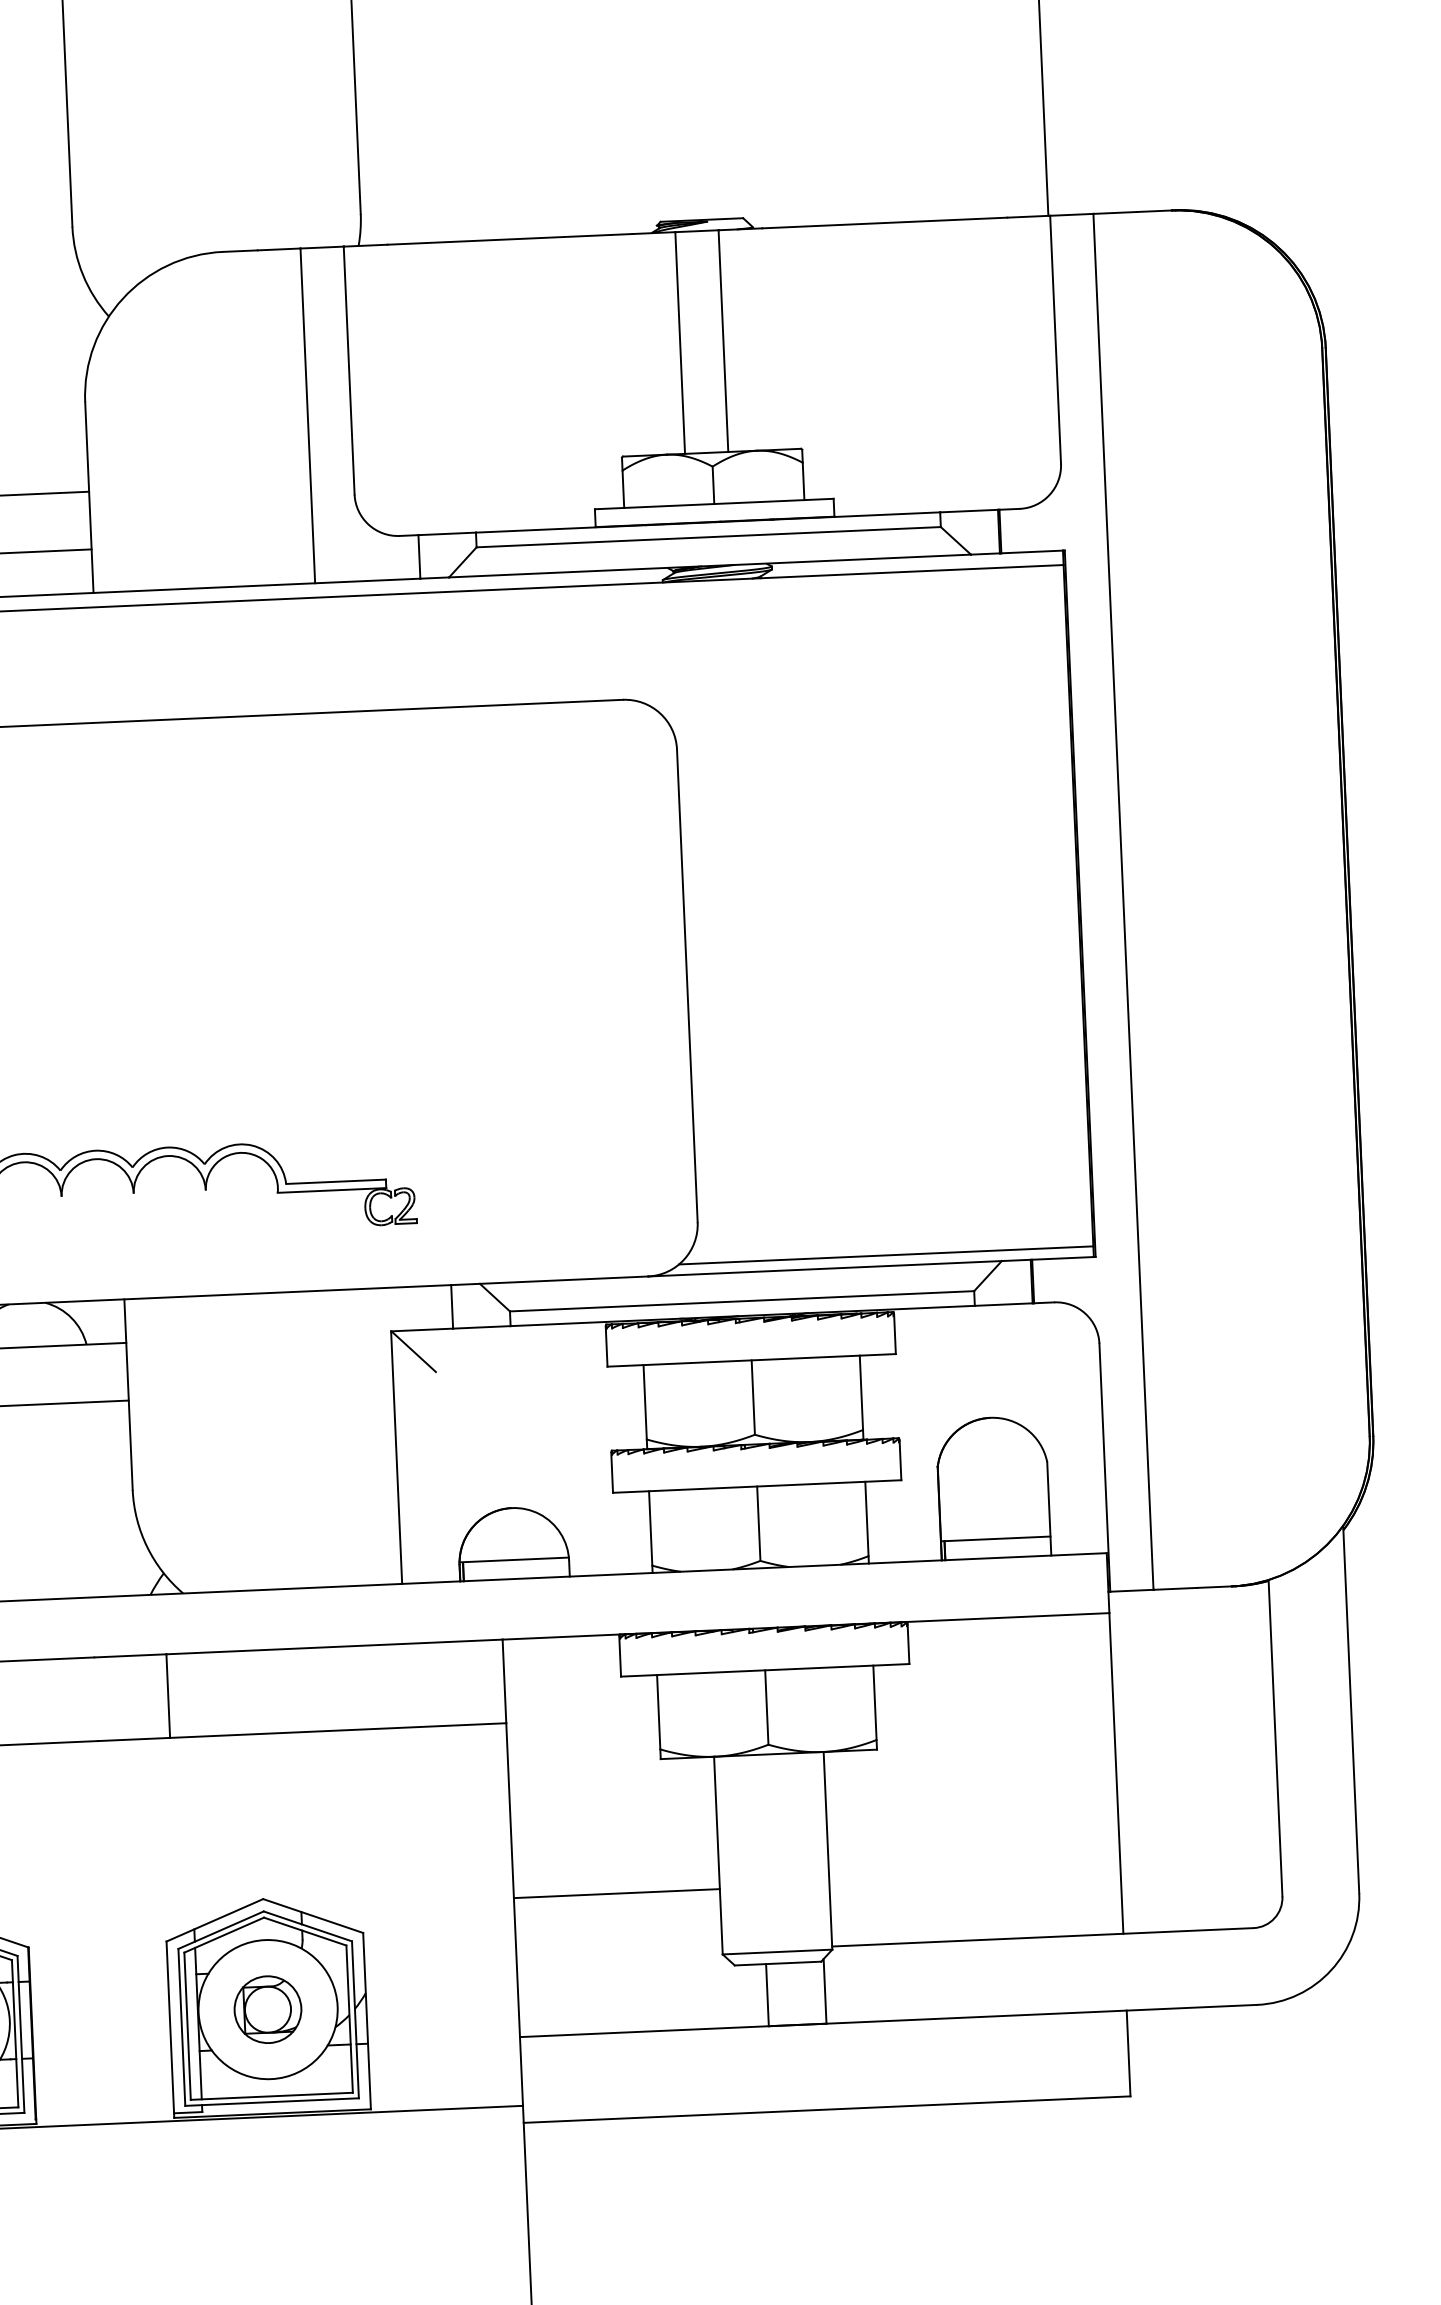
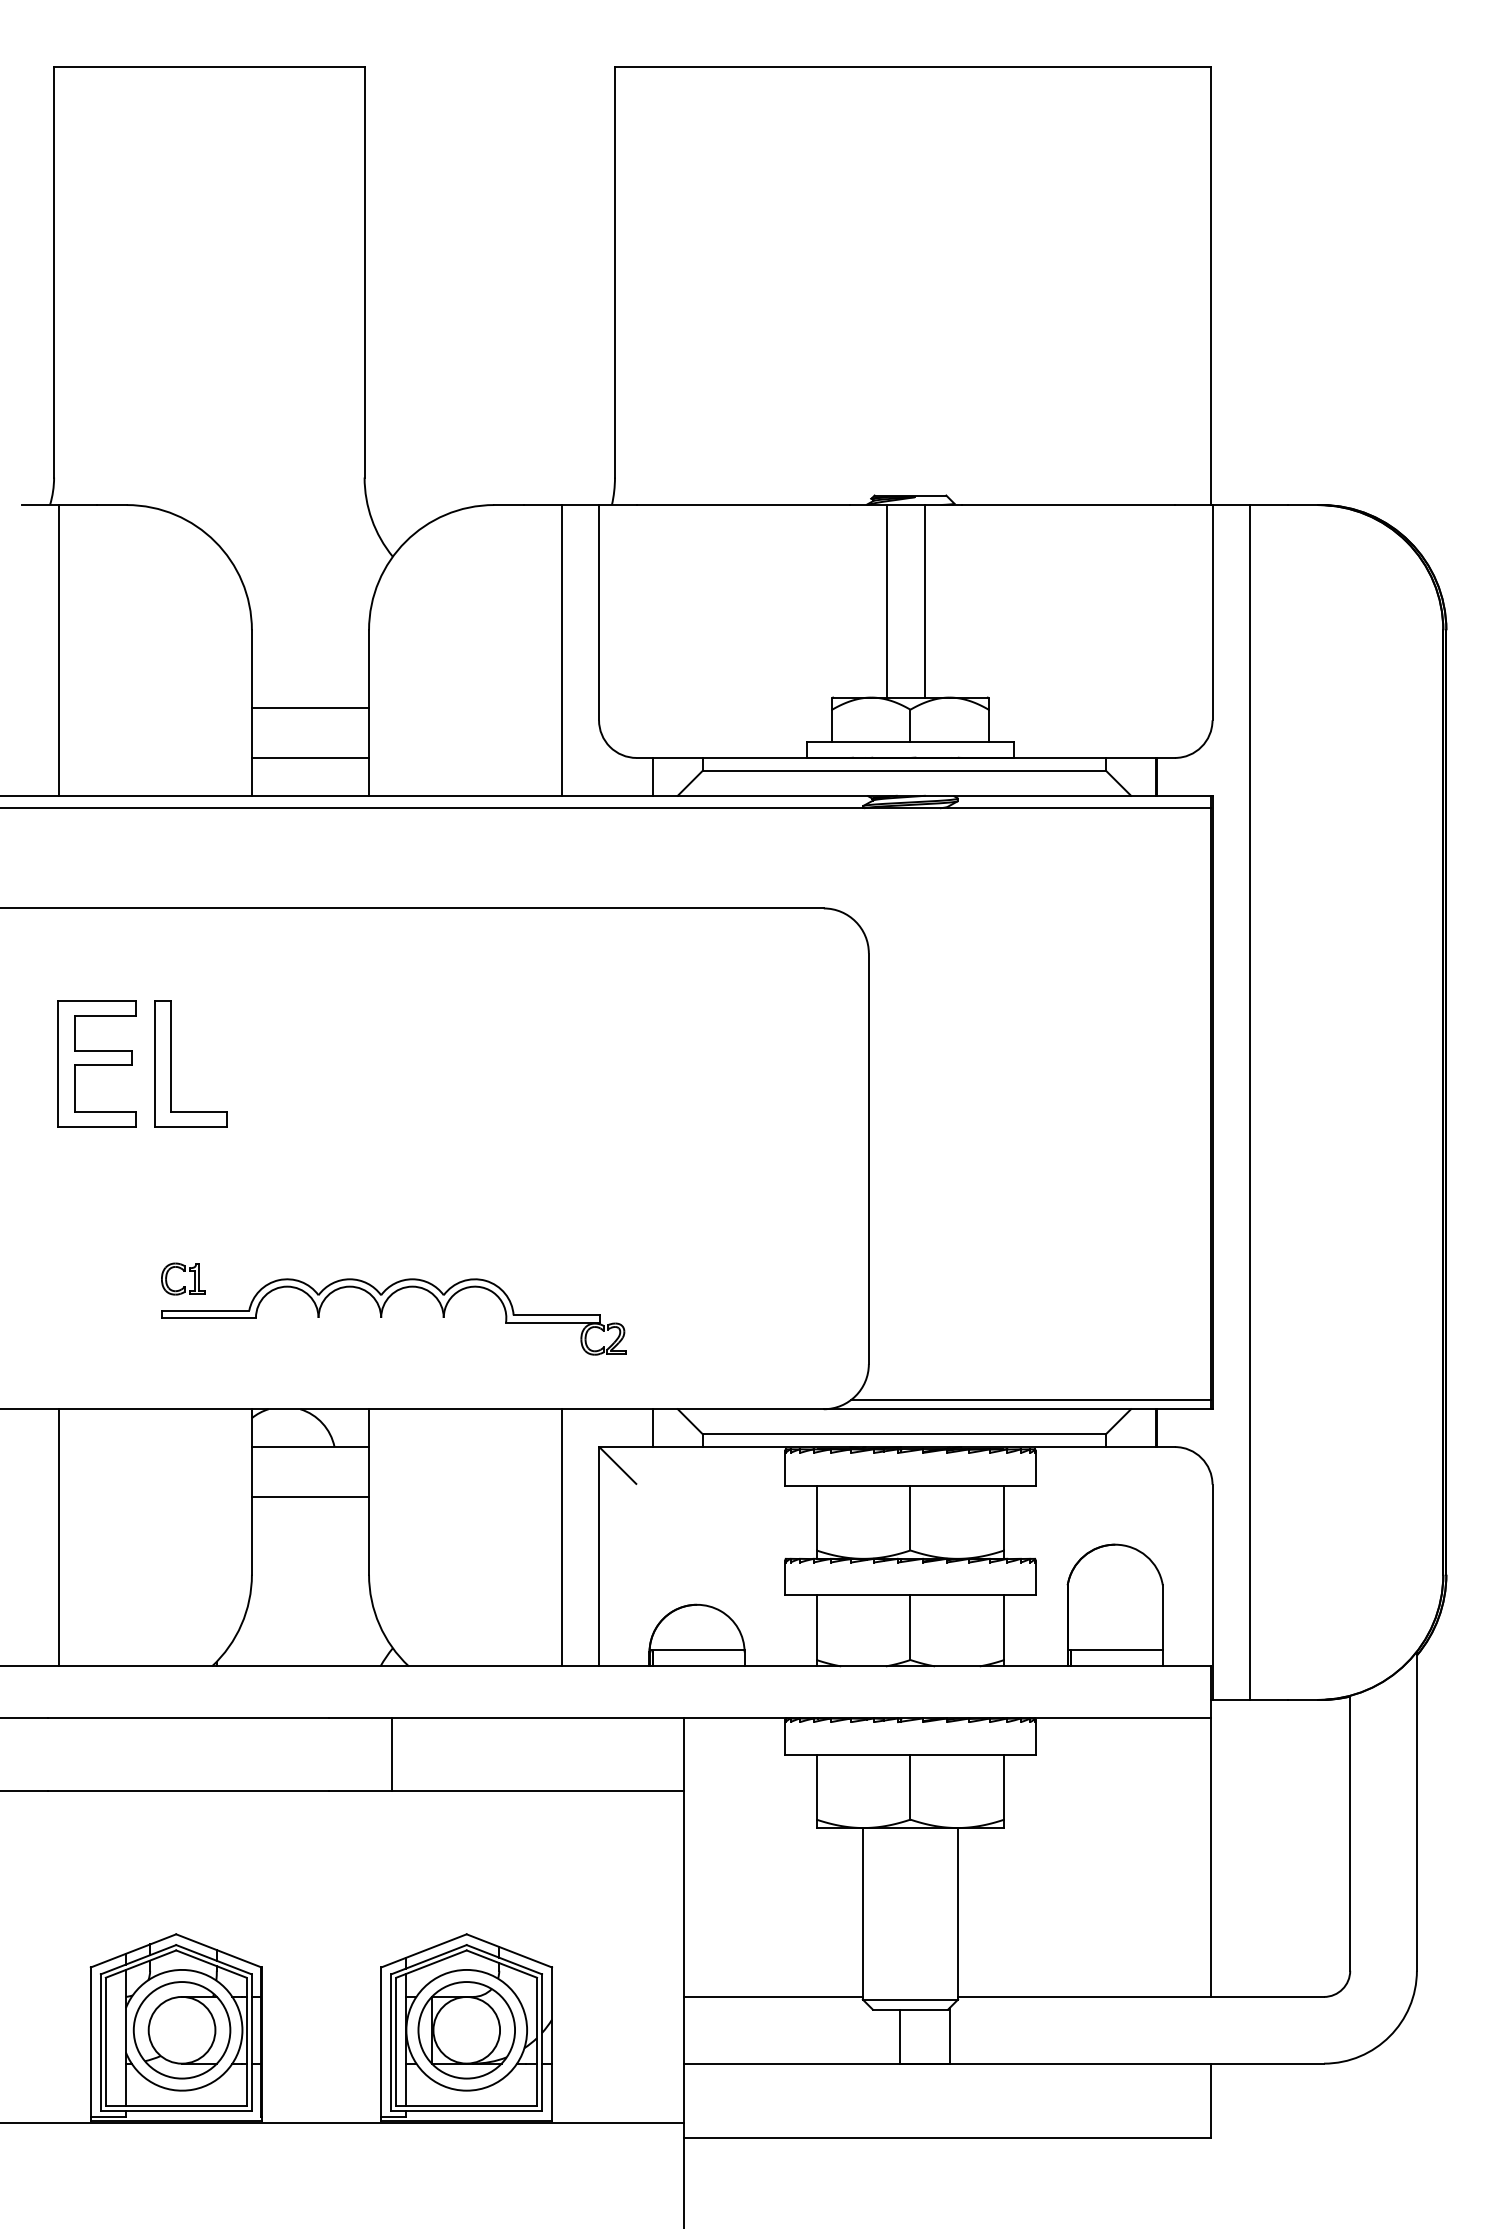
line: (352, 1437) -> (561, 1537), added
line: (616, 1893) -> (773, 1996), moved
part: (267, 2009) -> (466, 2030), size x1.67

